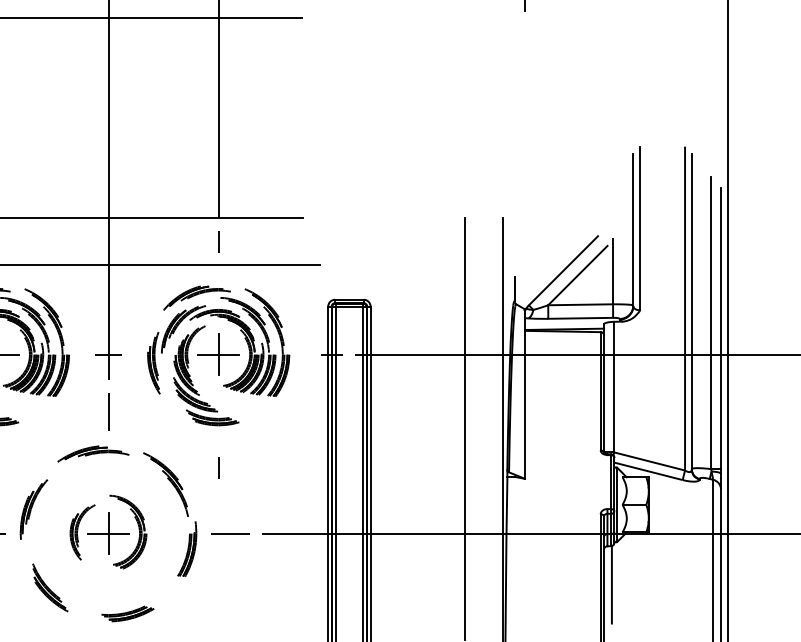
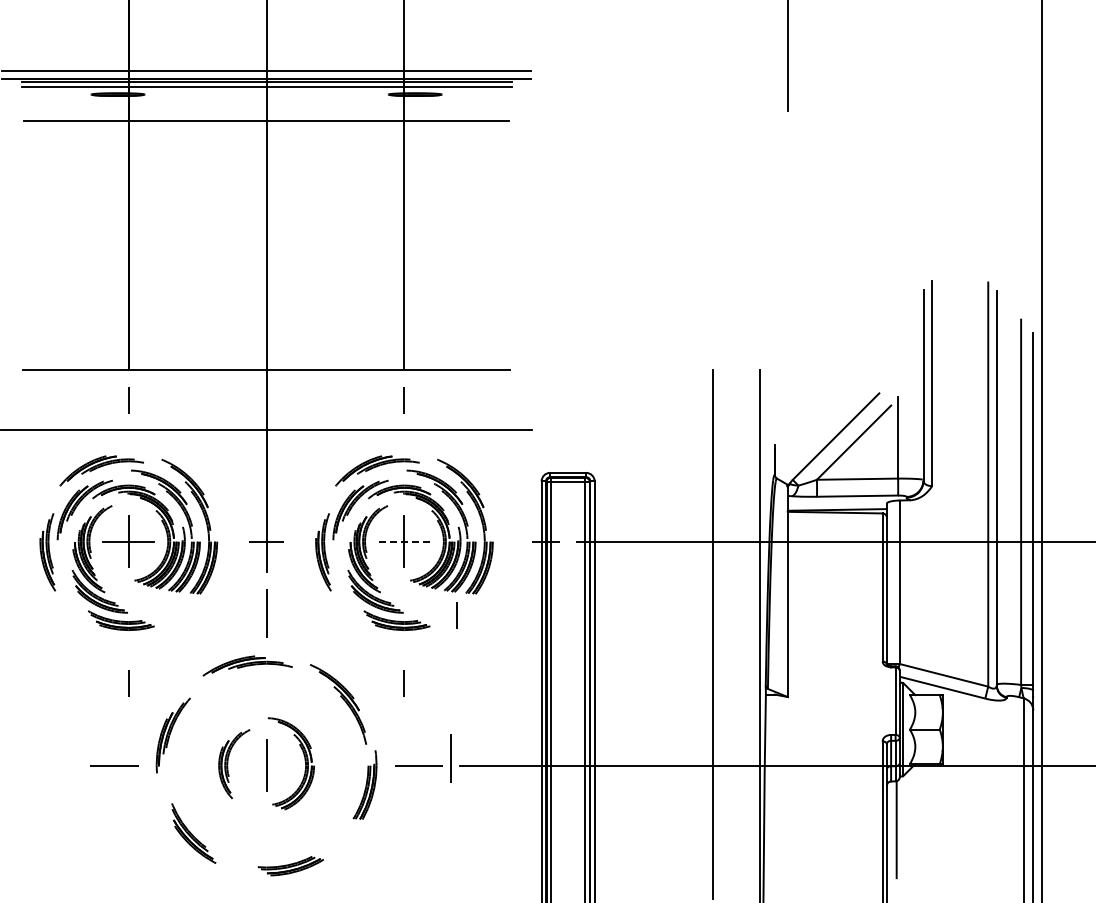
line: (218, 354) -> (404, 541), solid -> dashed
line: (260, 413) -> (456, 615), added
line: (255, 527) -> (450, 758), added
line: (108, 533) -> (266, 765), removed

